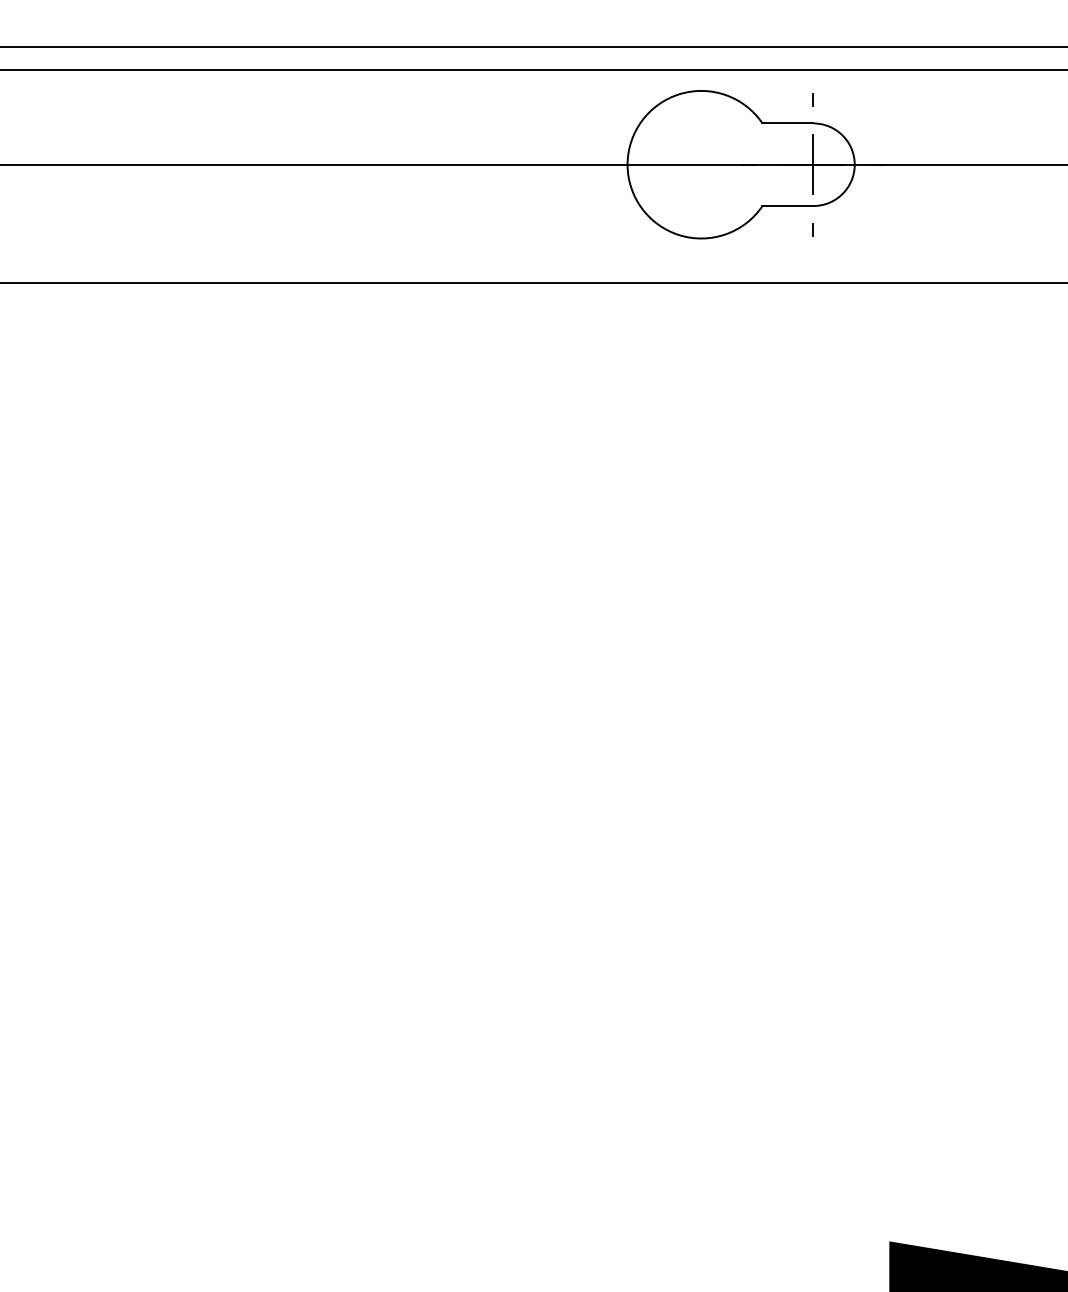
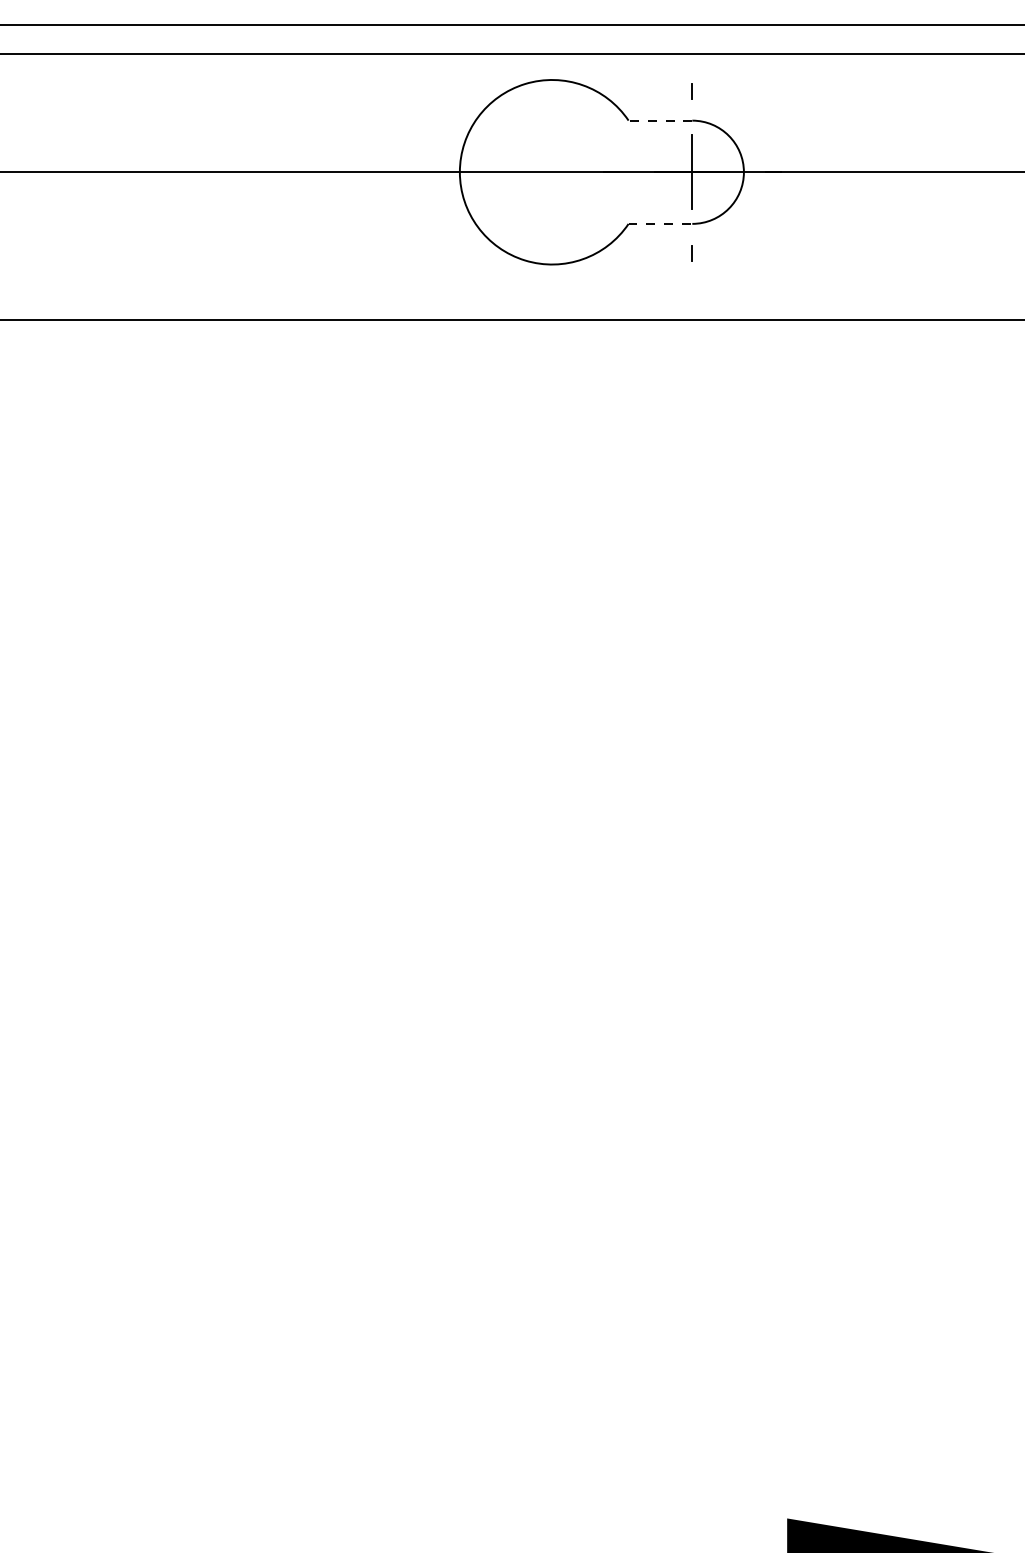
line: (787, 123) -> (659, 120), solid -> dashed
line: (788, 206) -> (661, 224), solid -> dashed

